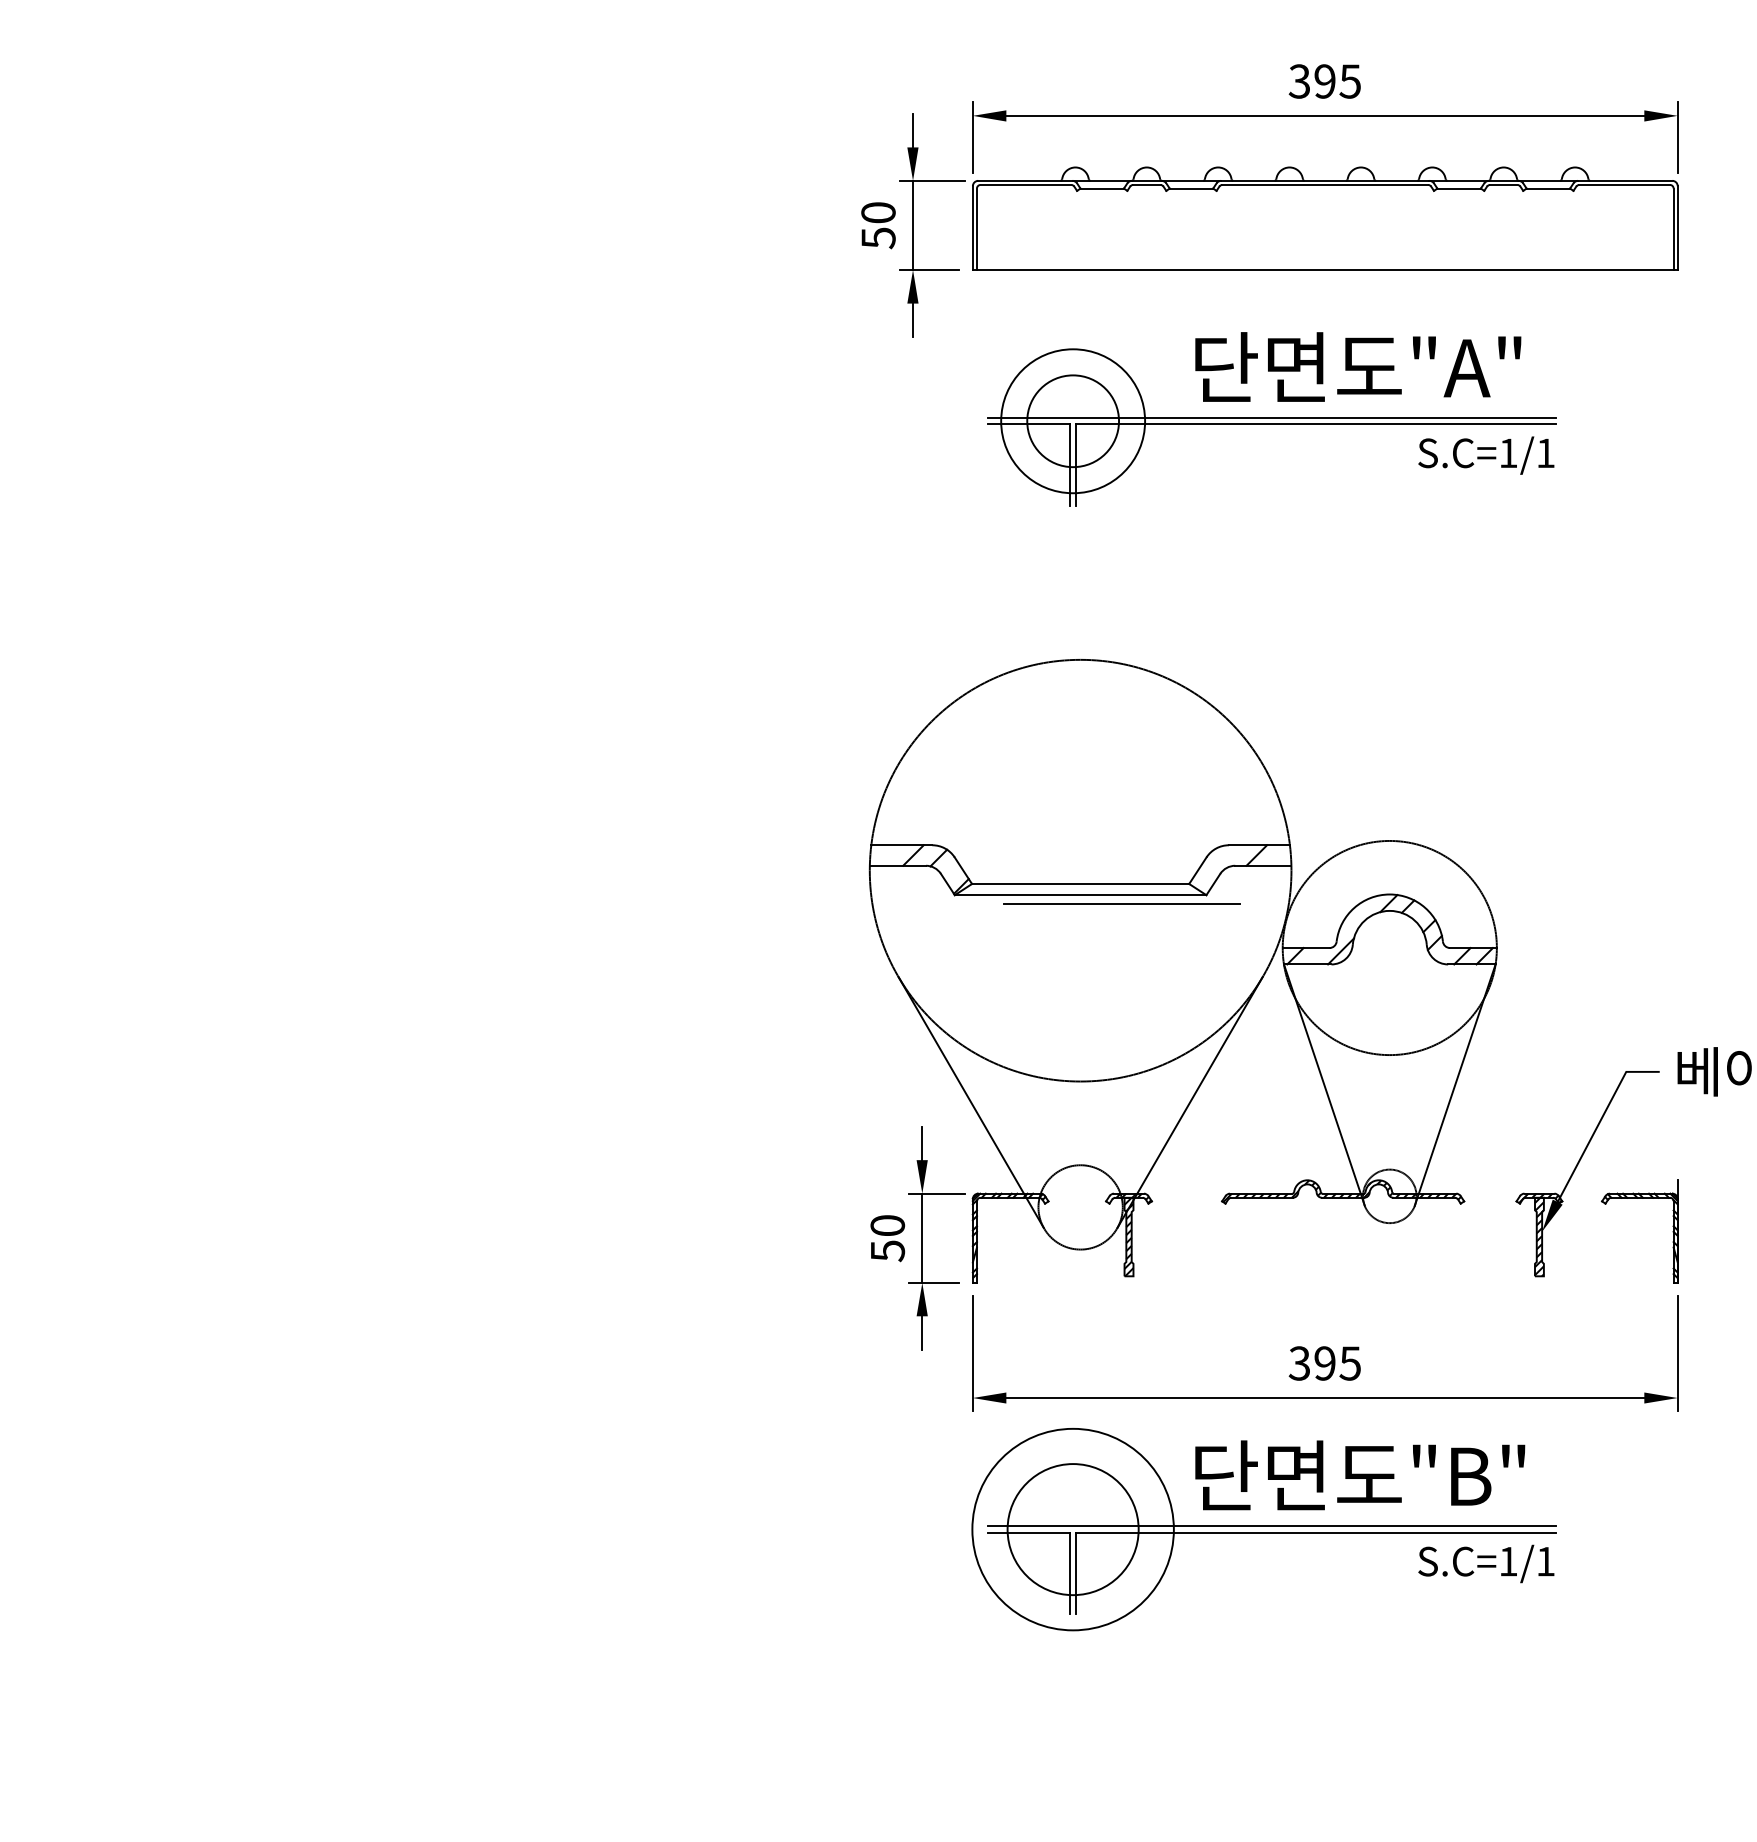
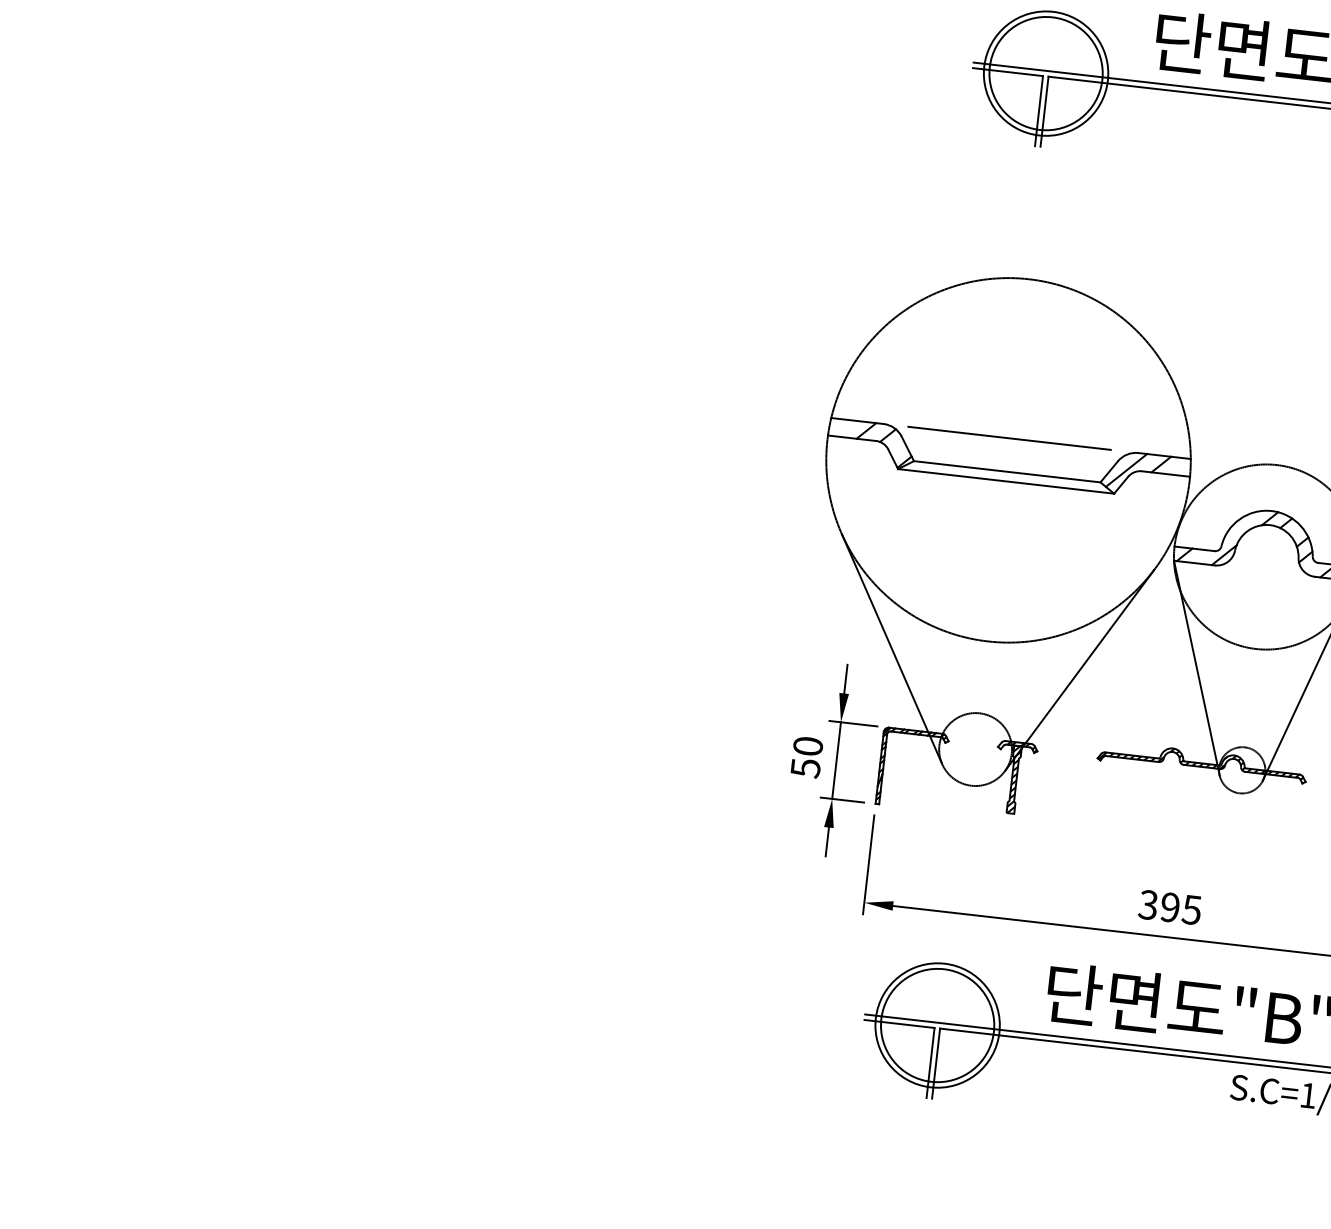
circle: (1072, 420) -> (1045, 72), size x1.43
line: (1217, 866) -> (1126, 470), added
line: (1121, 903) -> (1009, 437), moved
circle: (1073, 1529) -> (937, 1025), size x0.71

